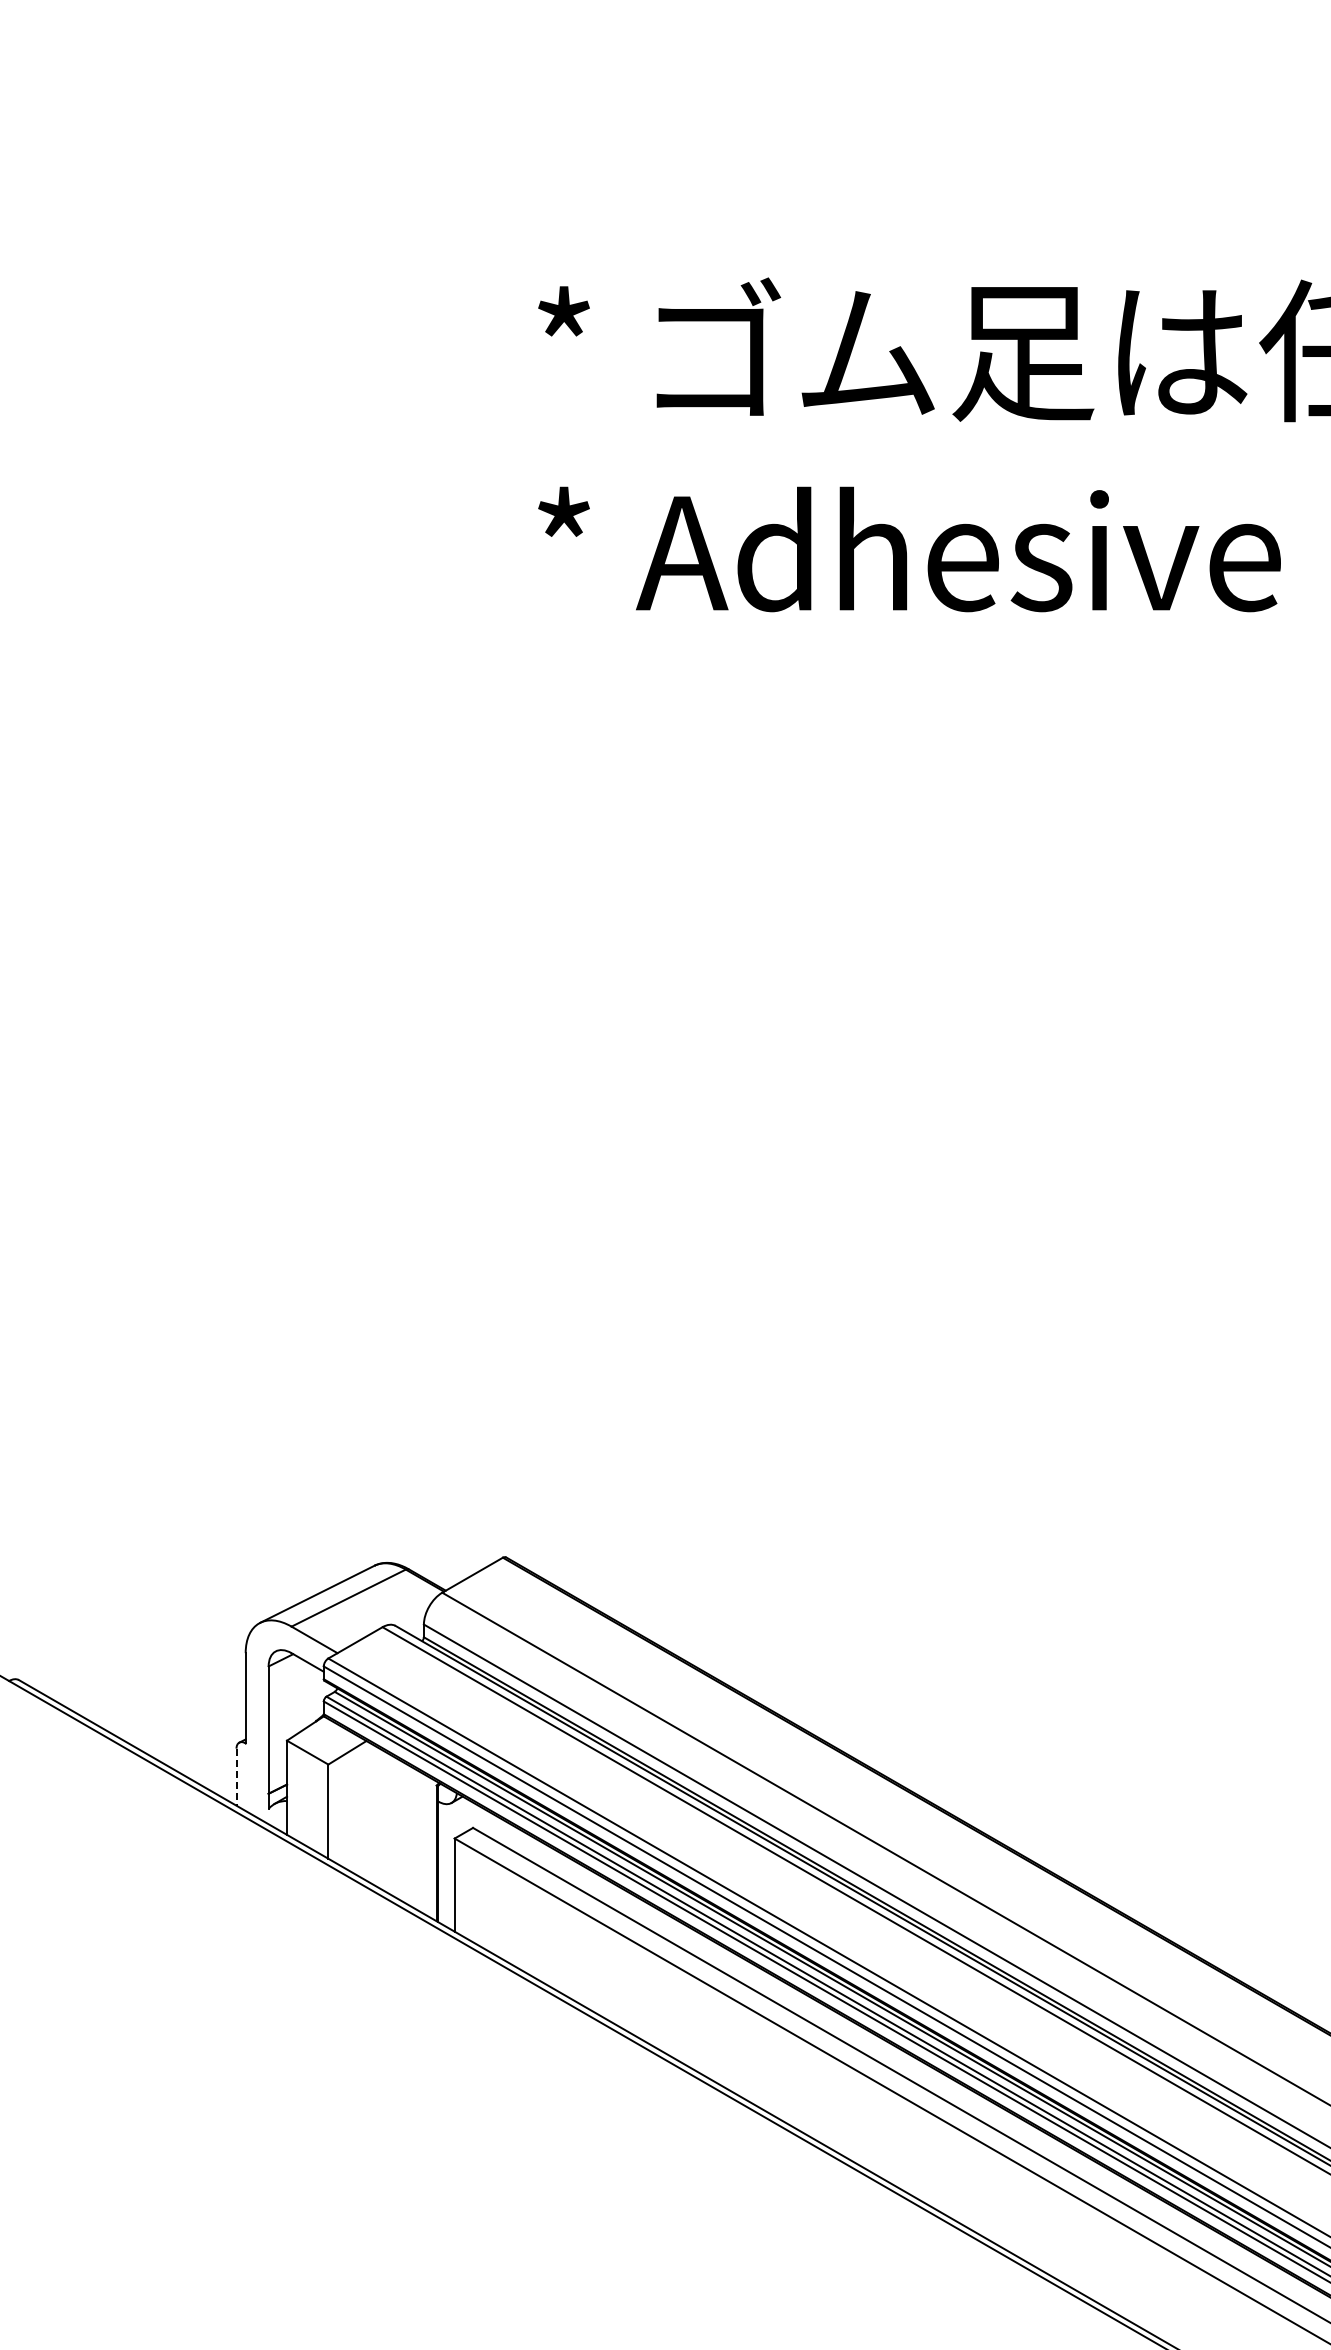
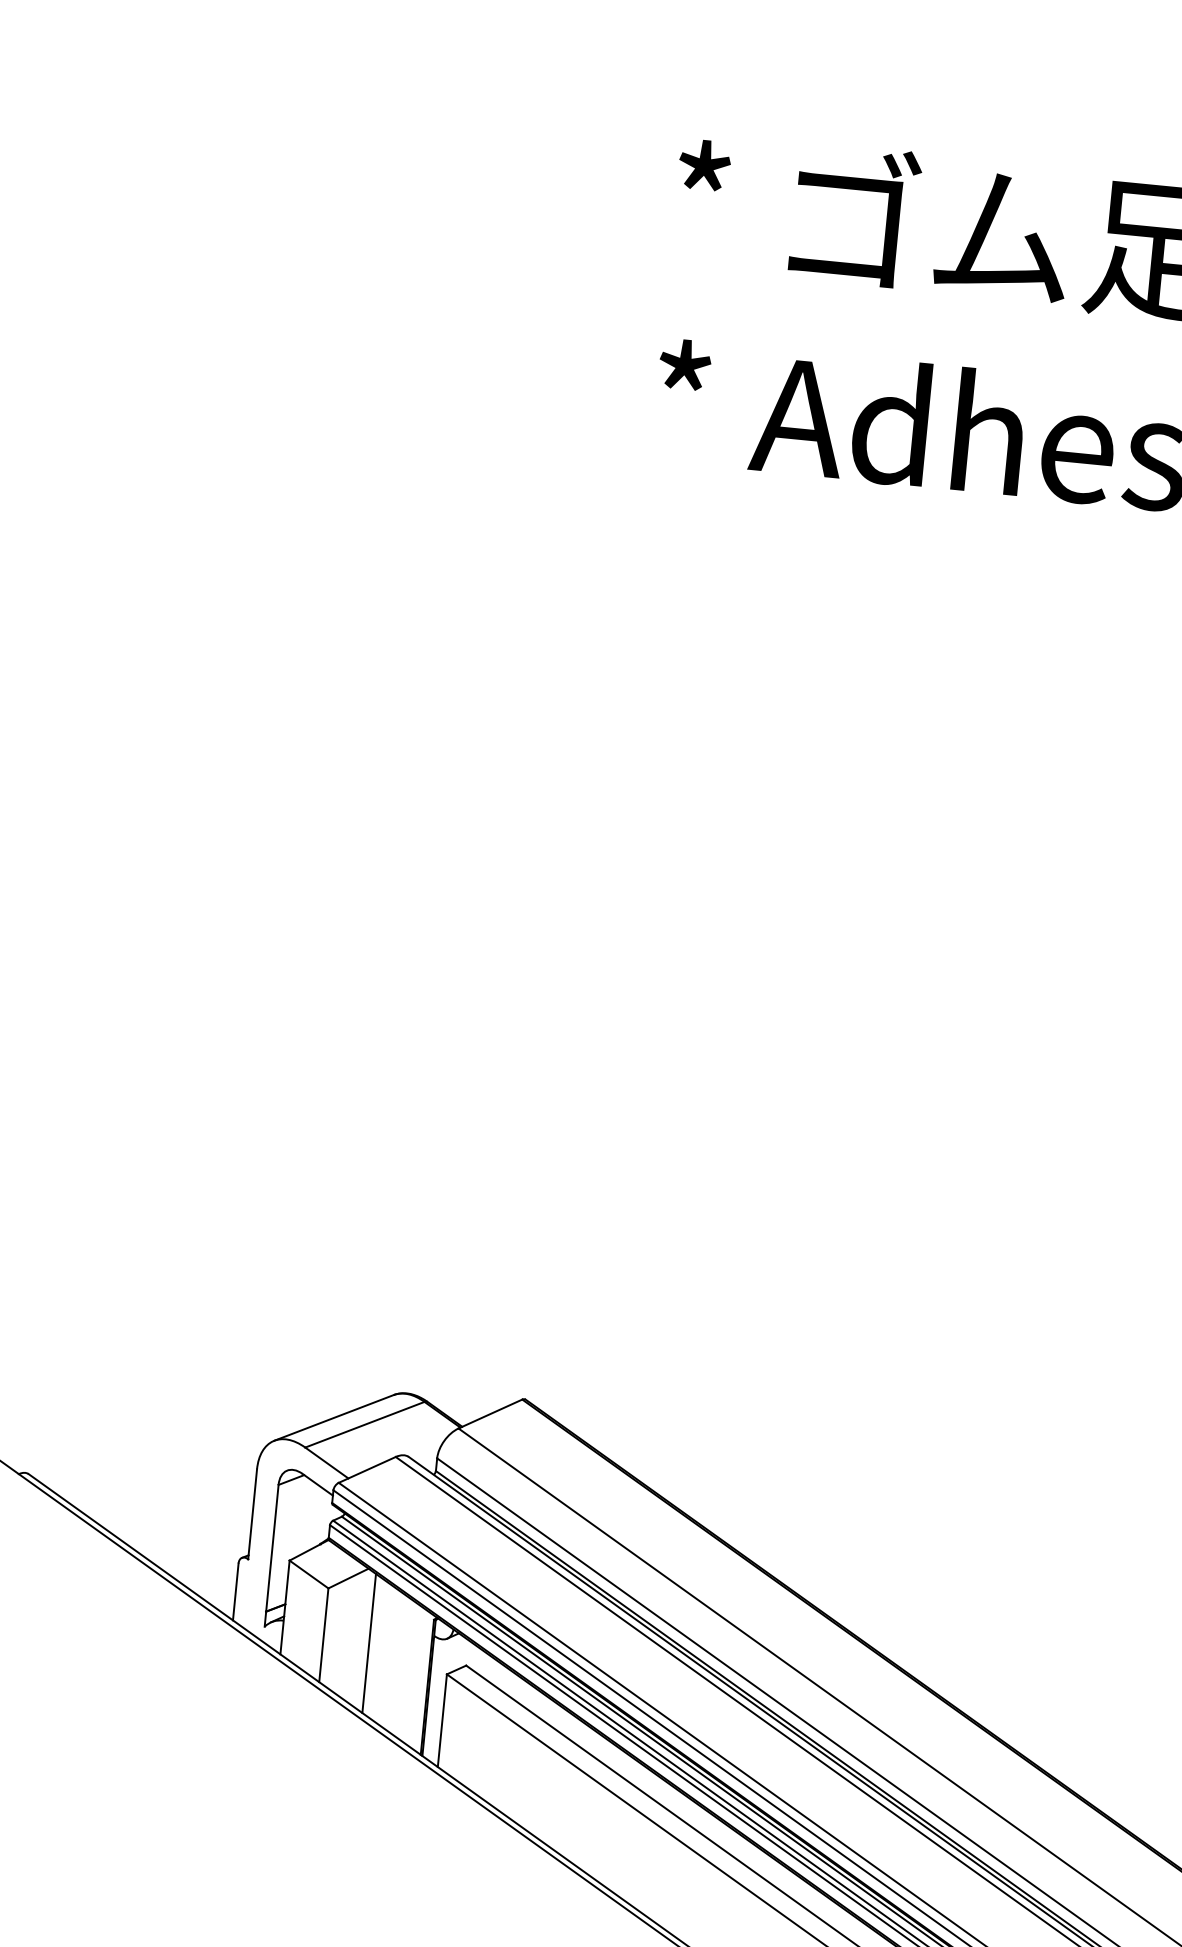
line: (236, 1777) -> (235, 1592), dashed -> solid
line: (374, 1815) -> (369, 1643), added

